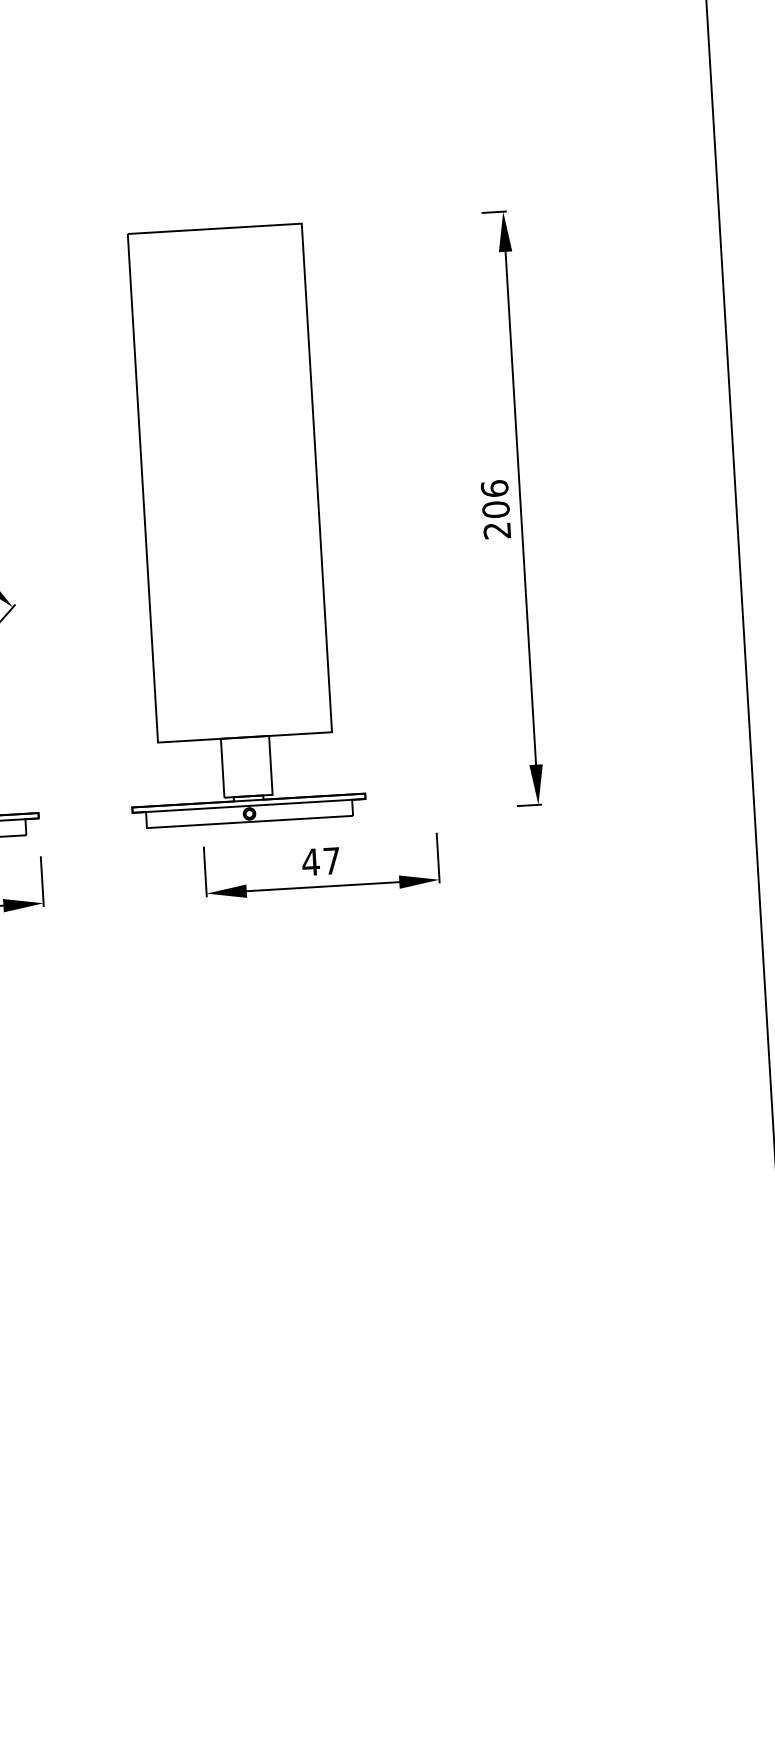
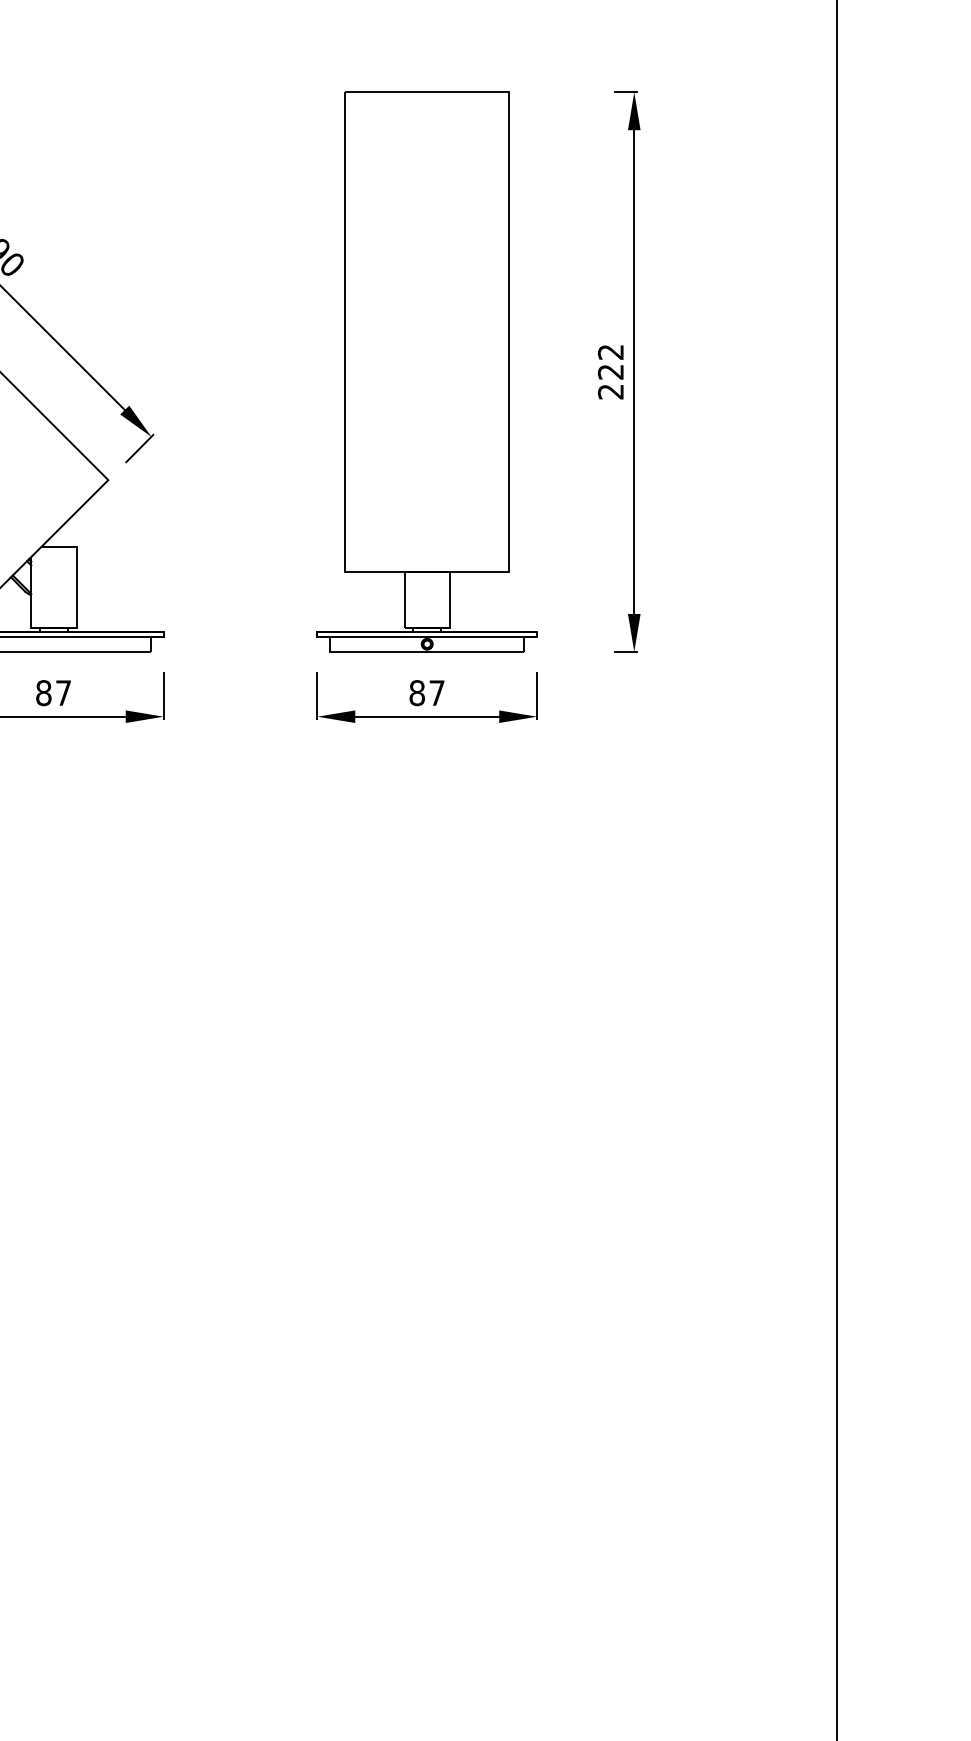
text: (494, 498) -> (610, 361), 206 -> 222
part: (231, 524) -> (426, 371), moved
text: (311, 862) -> (417, 693), 47 -> 87

